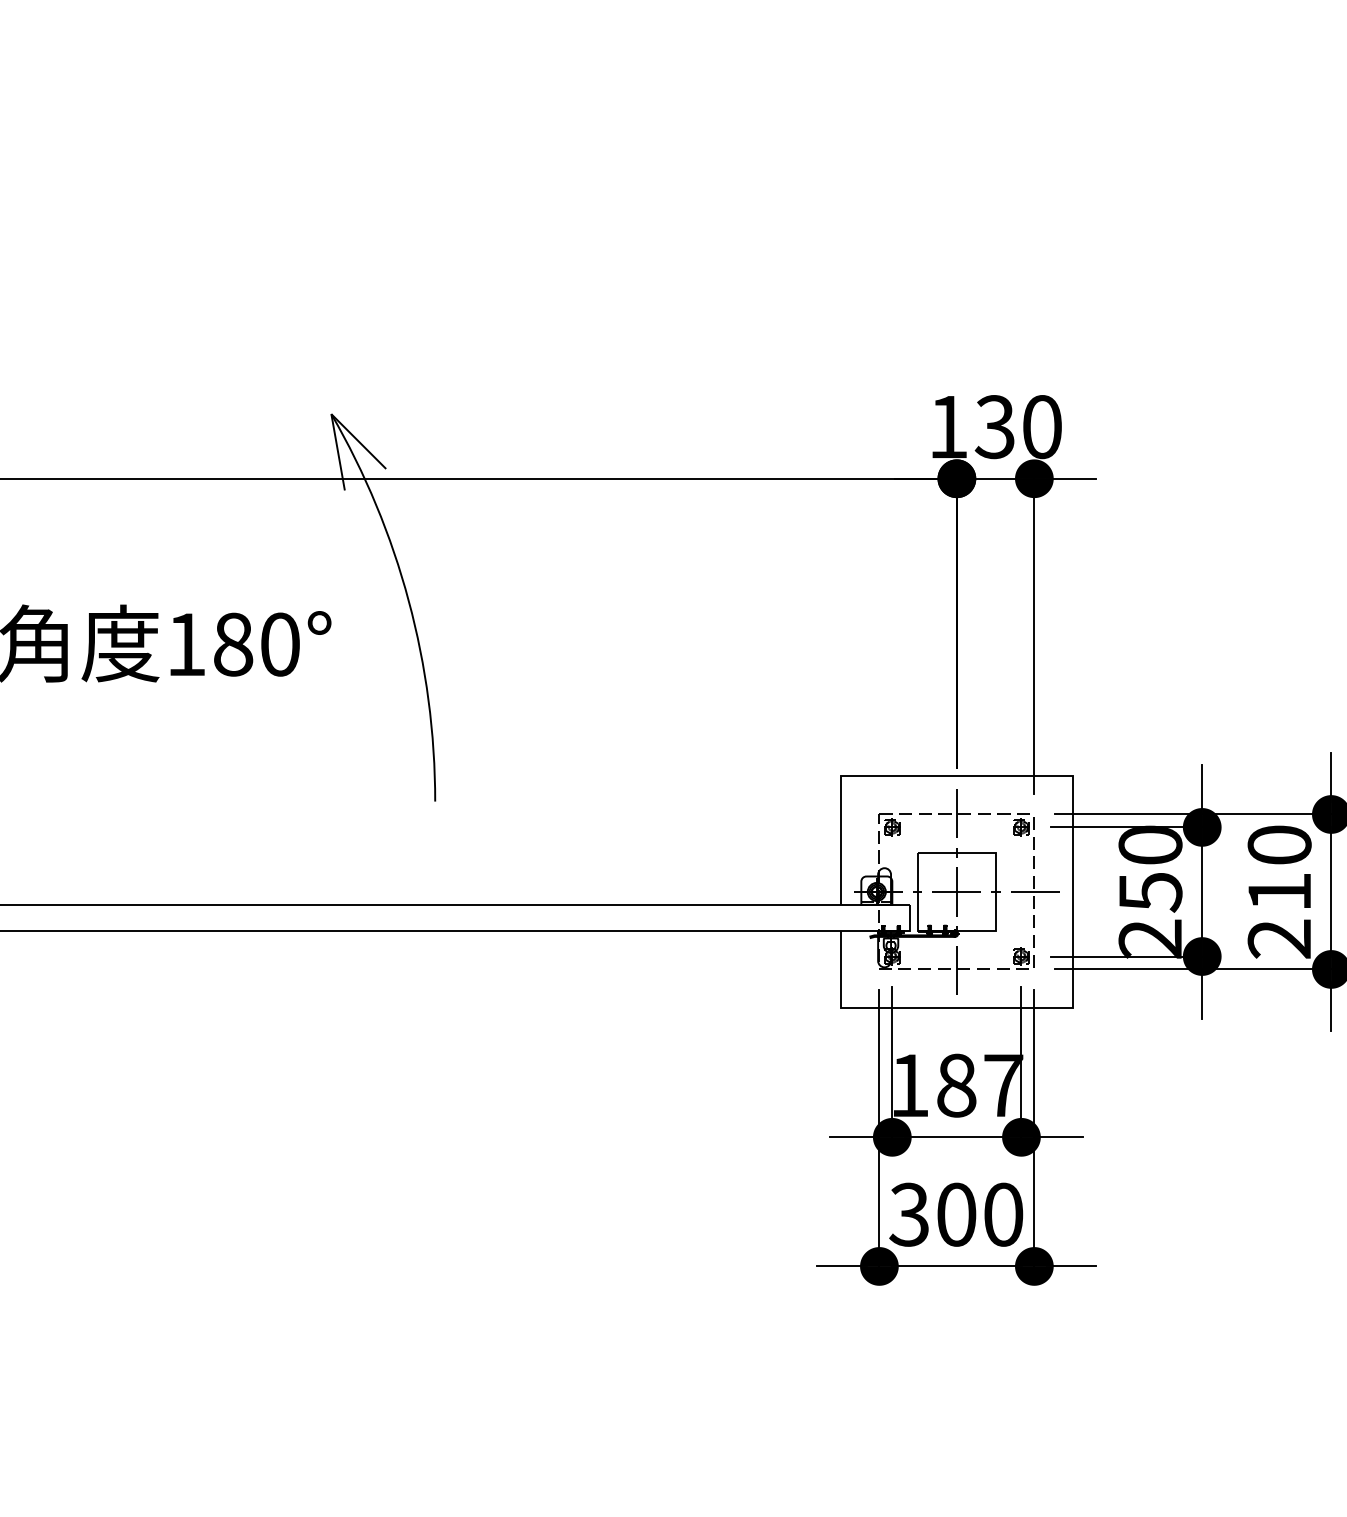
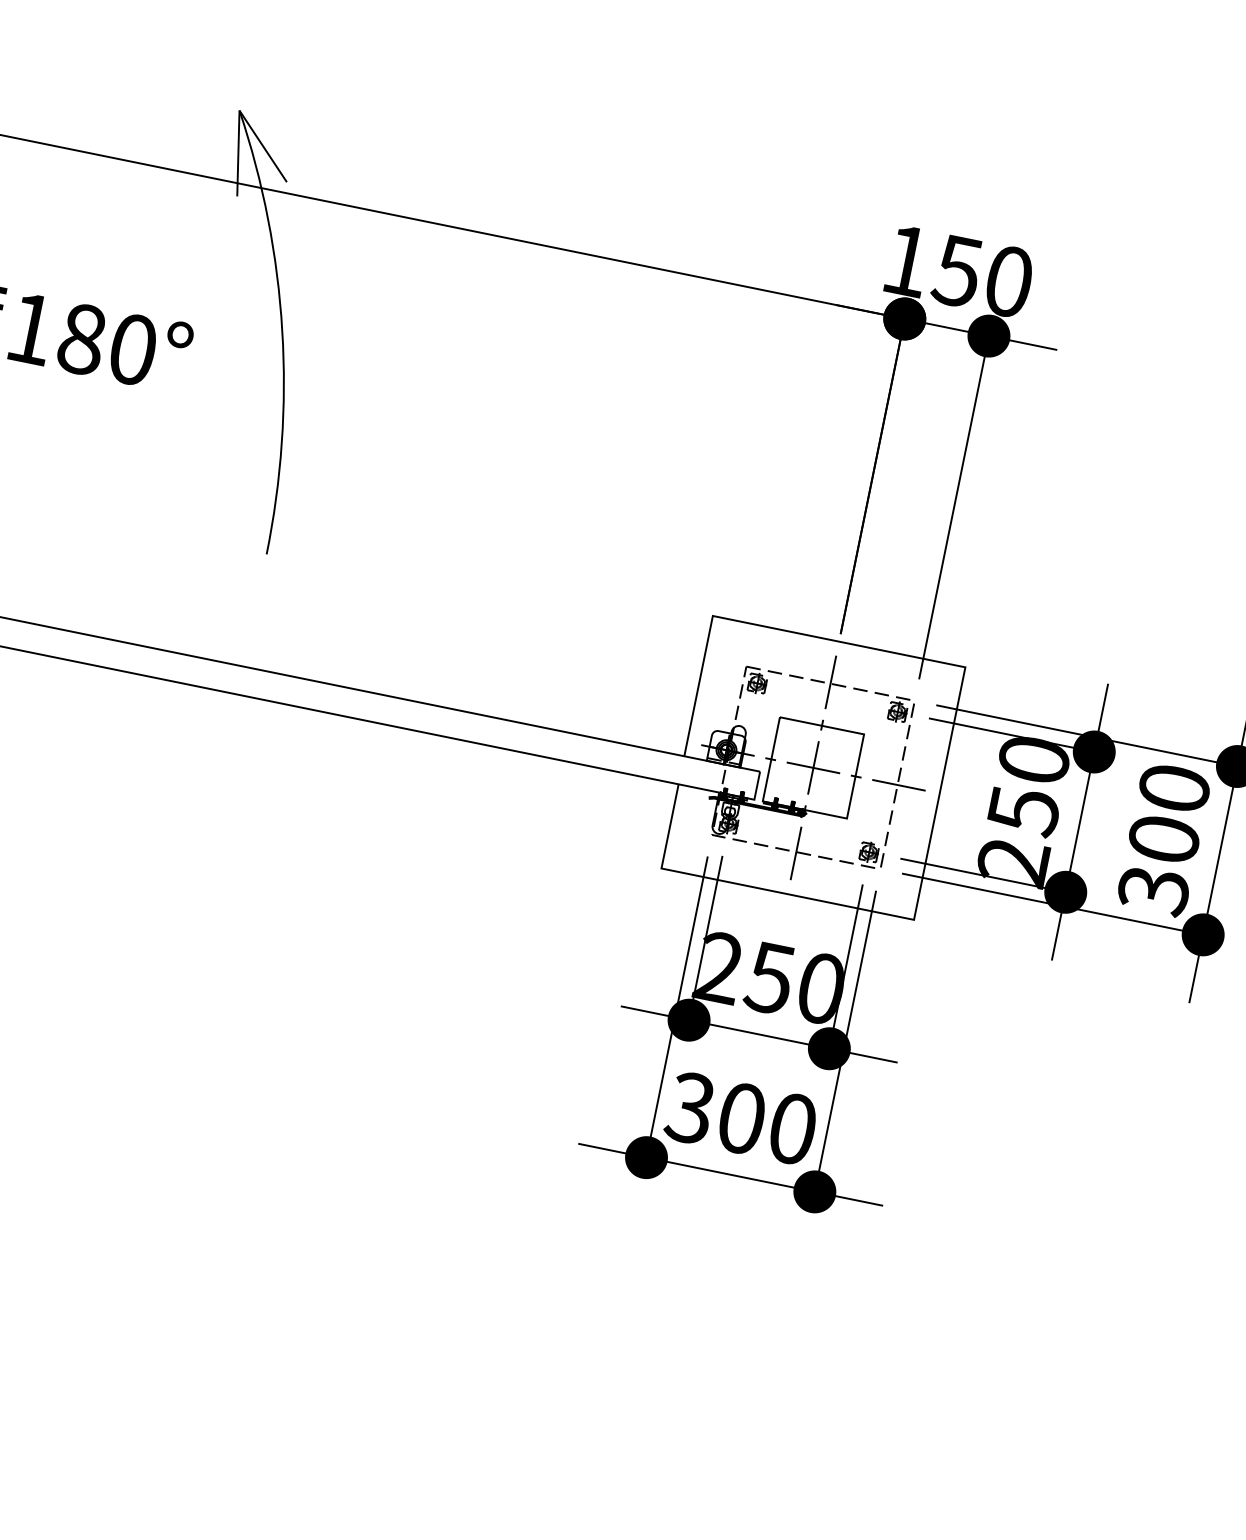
text: (994, 426) -> (957, 270), 130 -> 150
text: (1279, 915) -> (1158, 864), 210 -> 300
text: (956, 1085) -> (770, 978), 187 -> 250

